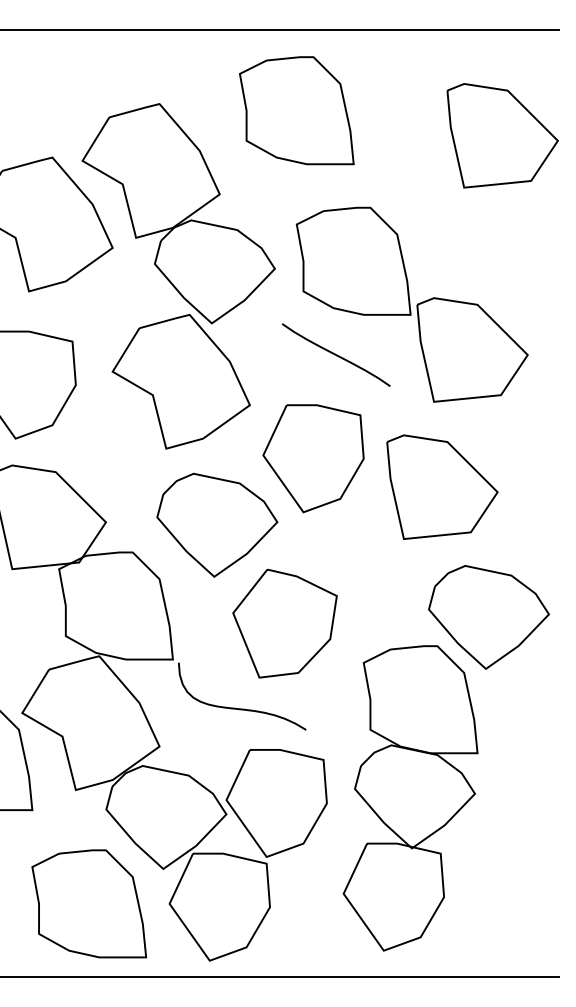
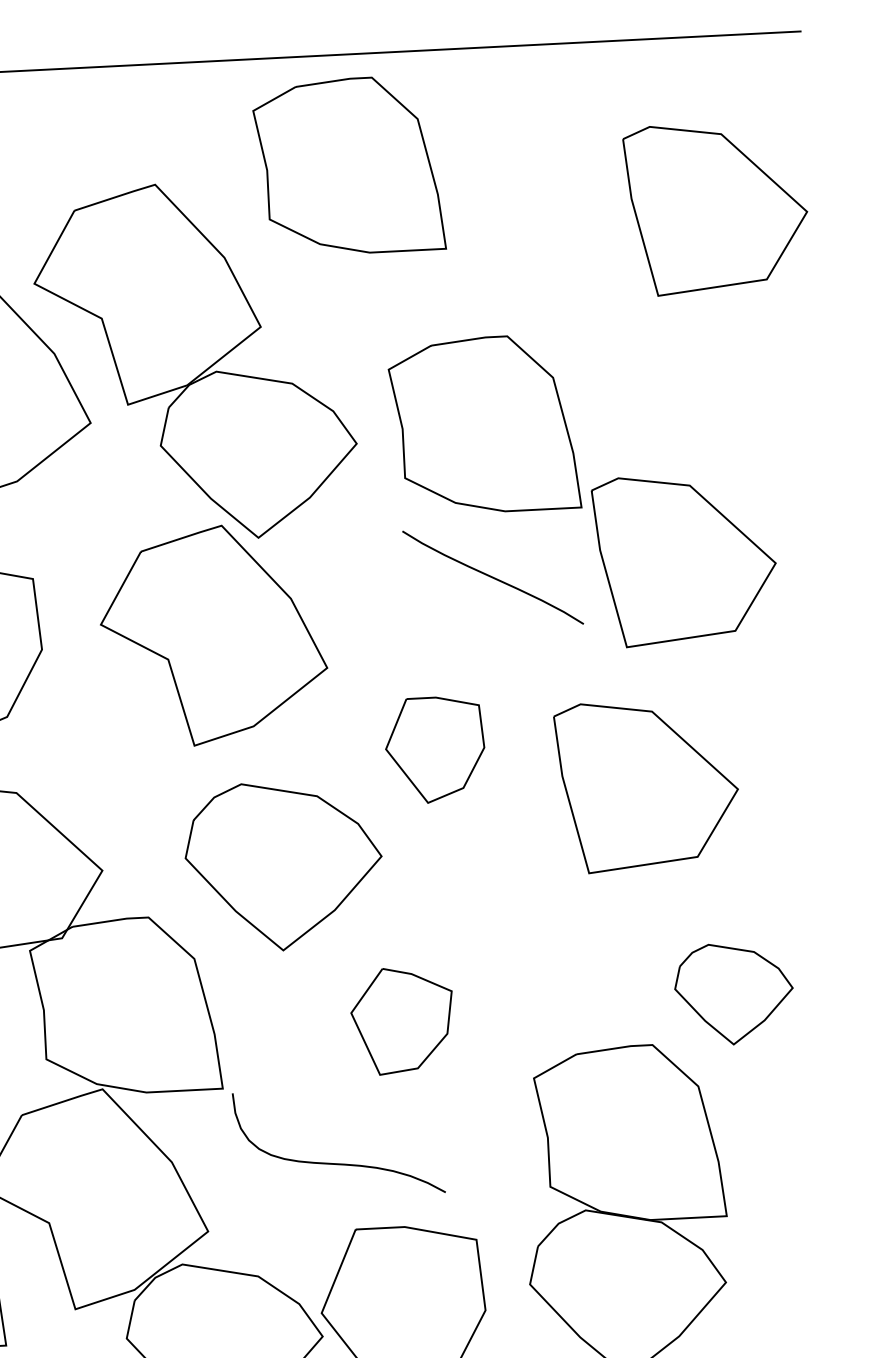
part: (296, 110) -> (348, 165), moved
curve: (335, 354) -> (491, 576), moved
part: (313, 458) -> (435, 749), size x0.6
part: (488, 617) -> (733, 994), size x0.6
part: (284, 623) -> (401, 1020), size x0.6

